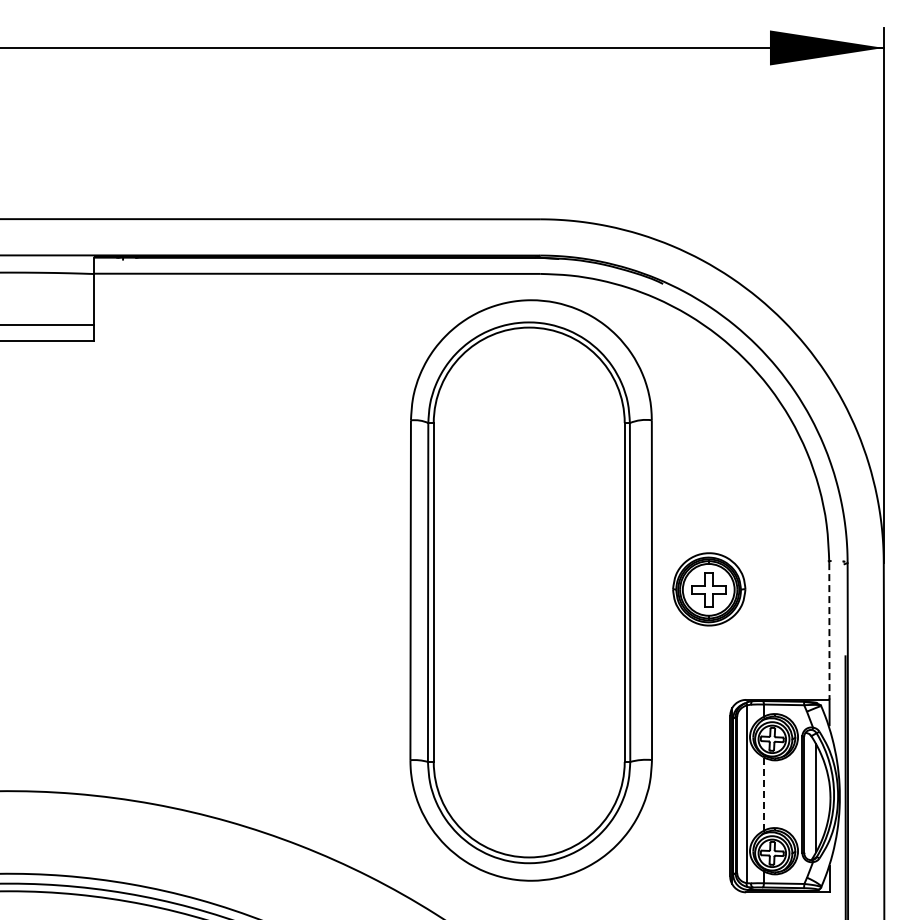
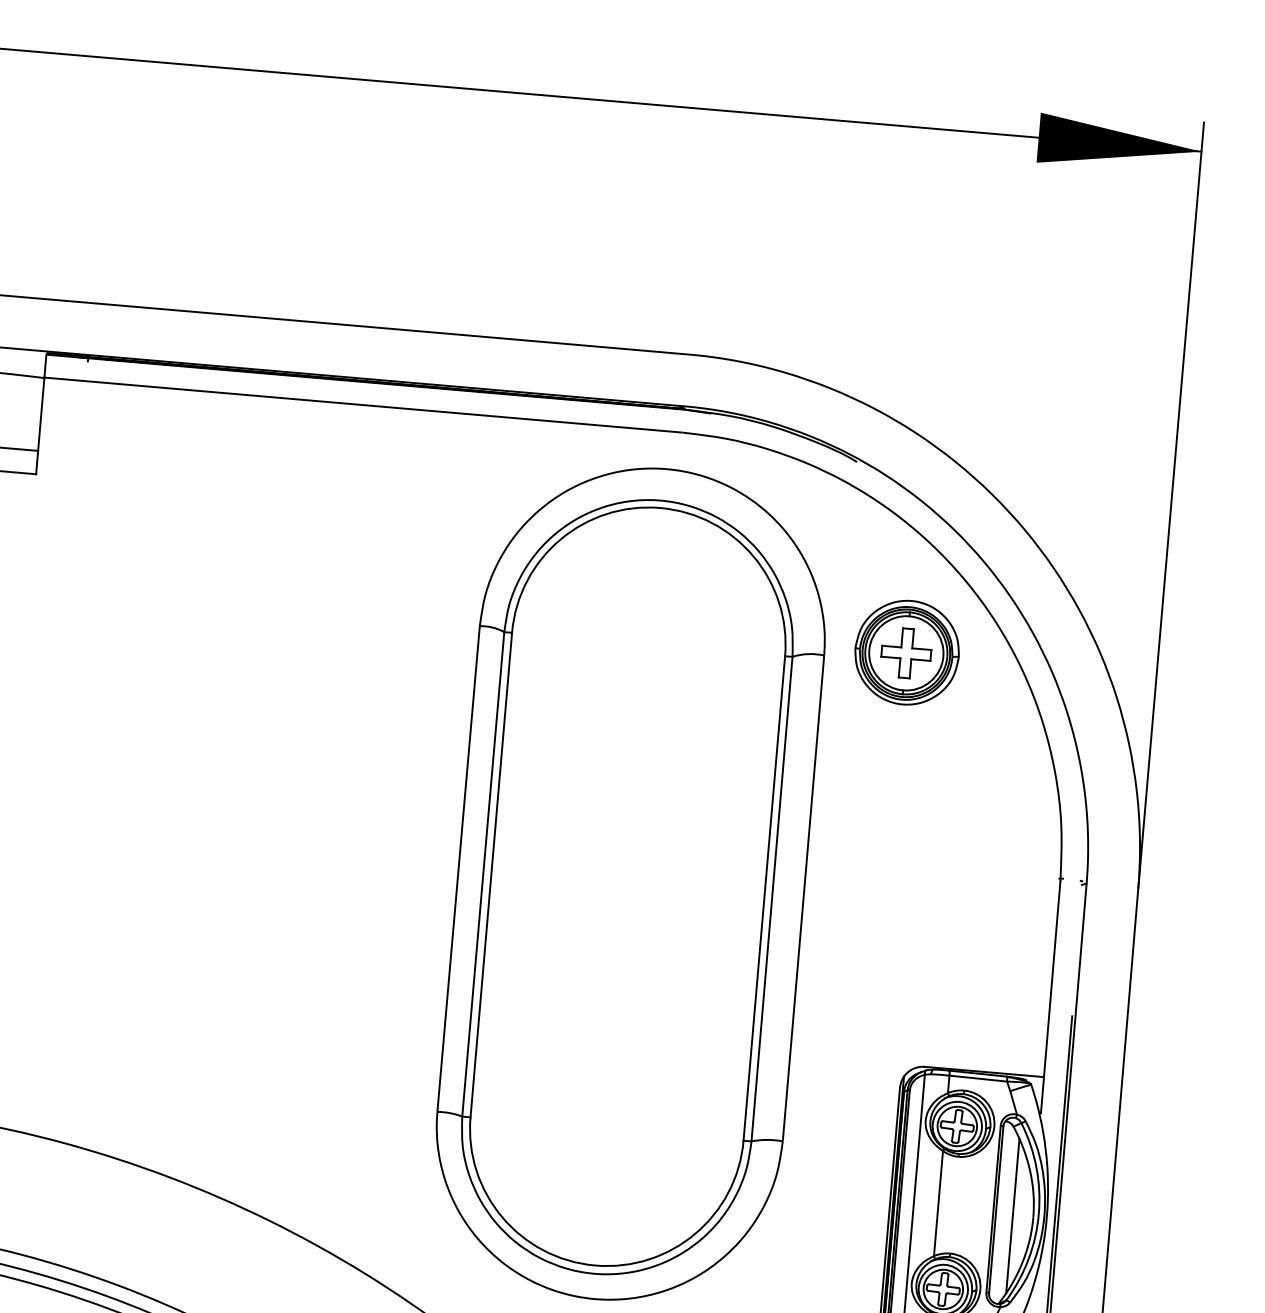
part: (709, 589) -> (907, 652), moved
line: (829, 631) -> (1052, 979), dashed -> solid
line: (763, 794) -> (937, 1204), dashed -> solid

